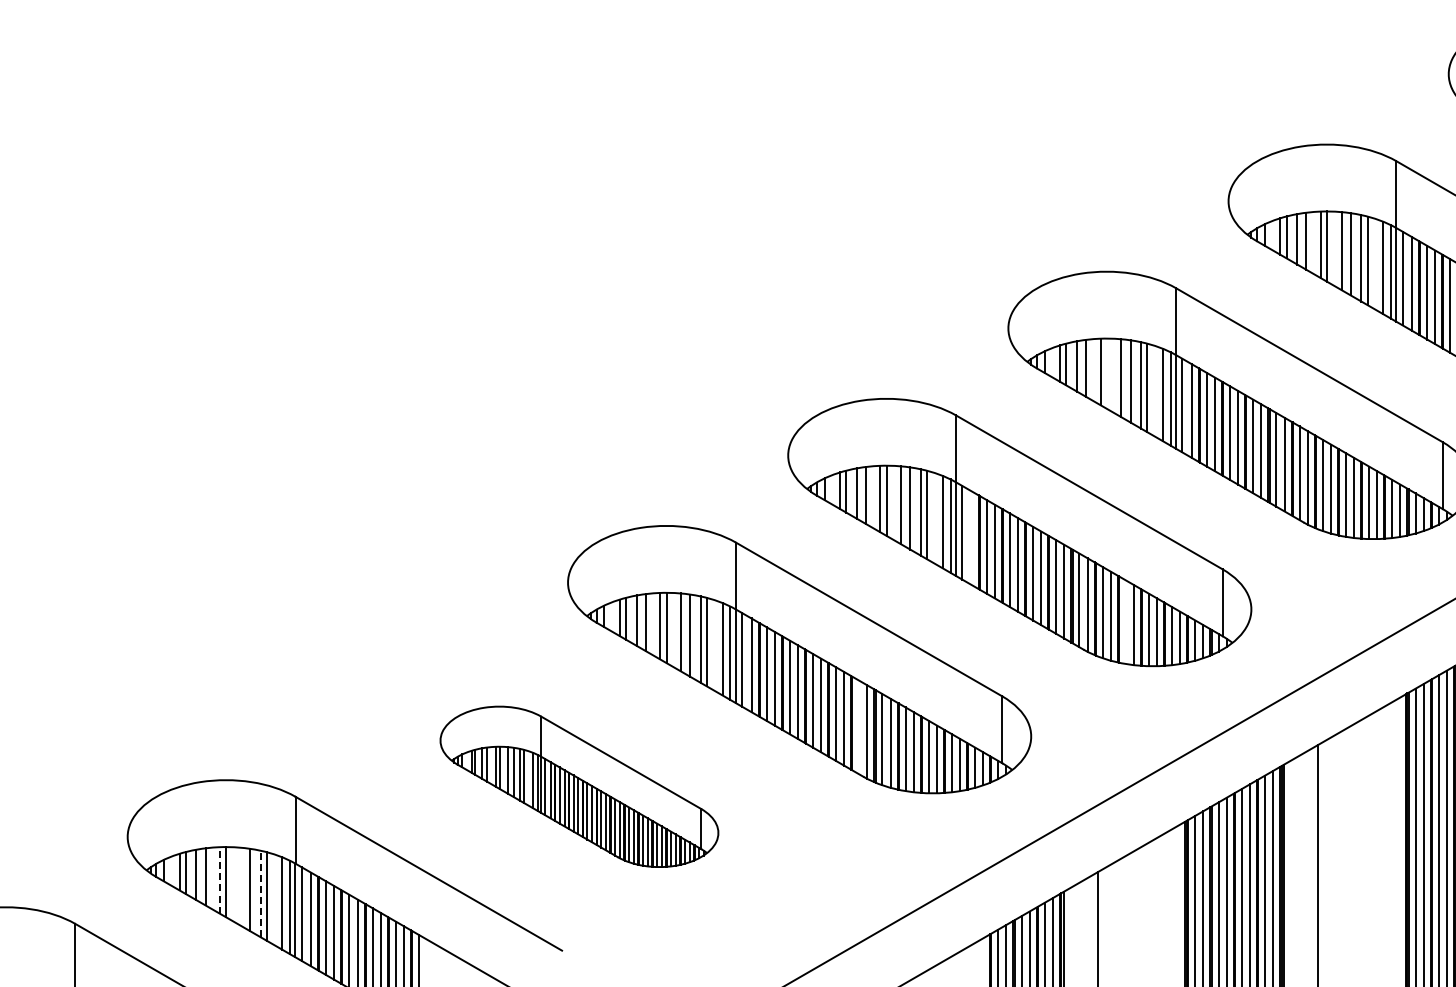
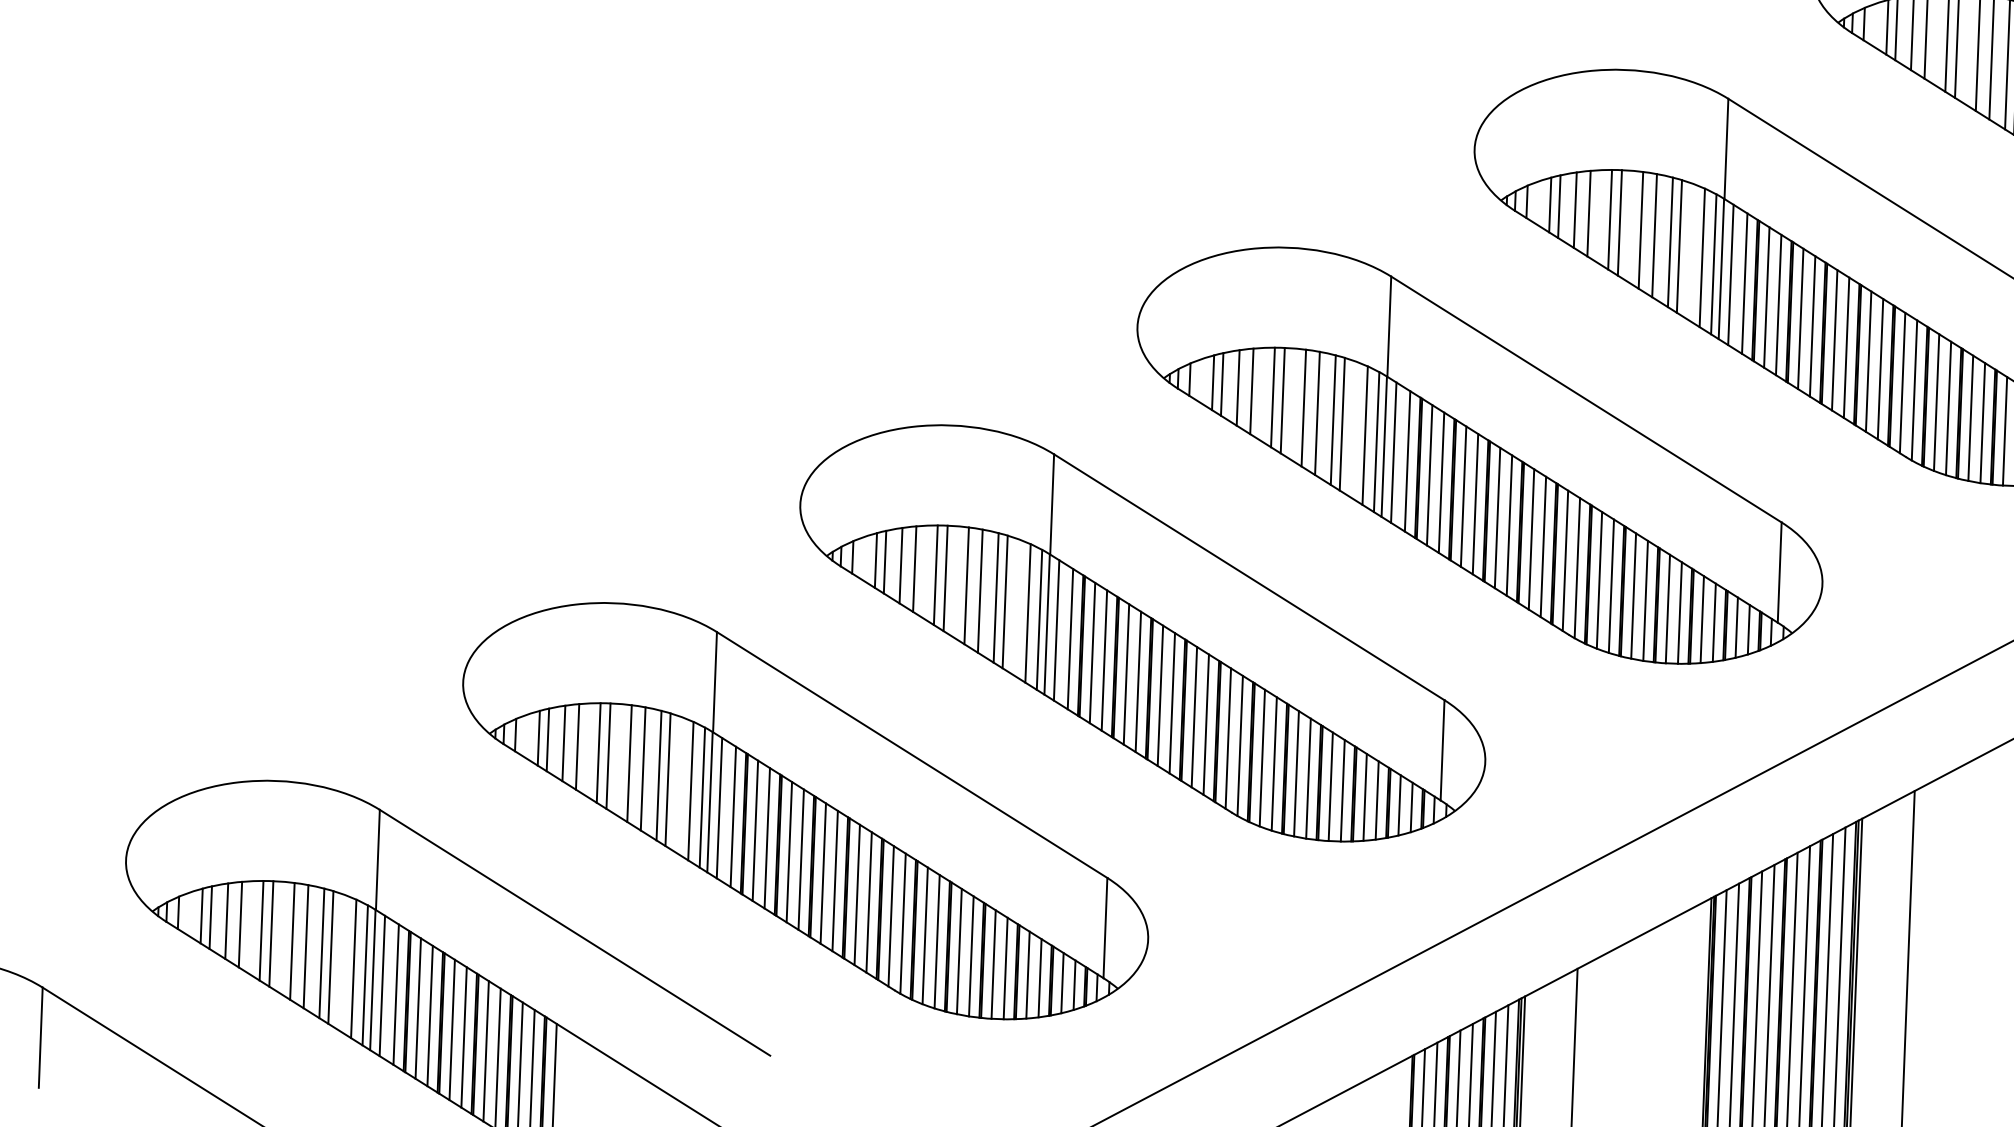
line: (1107, 373) -> (1620, 222), added
line: (971, 538) -> (1407, 461), added
line: (1125, 622) -> (1633, 596), added
line: (859, 727) -> (1228, 738), added
part: (579, 786) -> (805, 810), size x1.67
line: (219, 879) -> (261, 929), dashed -> solid
line: (240, 886) -> (292, 941), added
line: (260, 893) -> (321, 952), dashed -> solid

